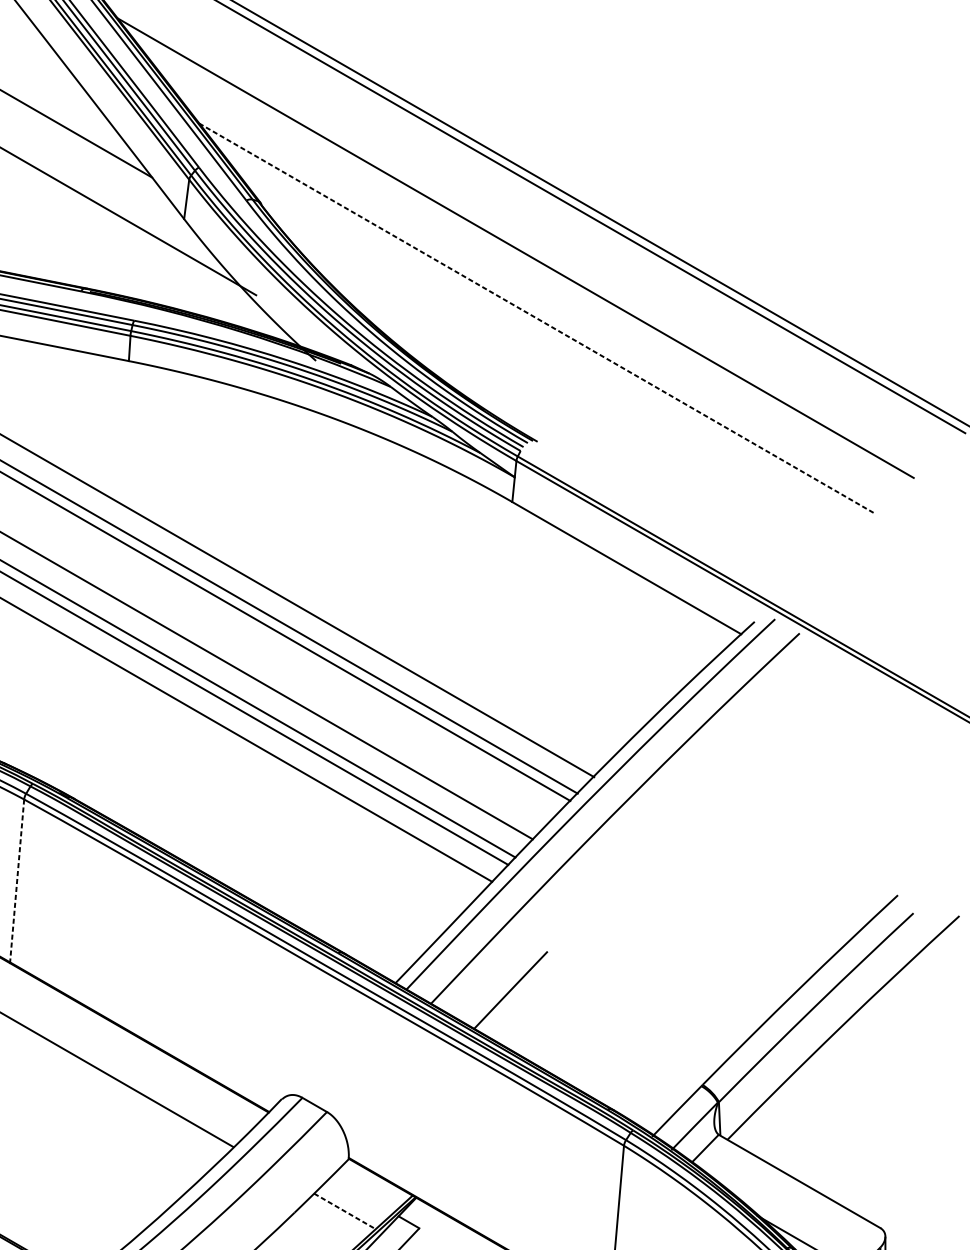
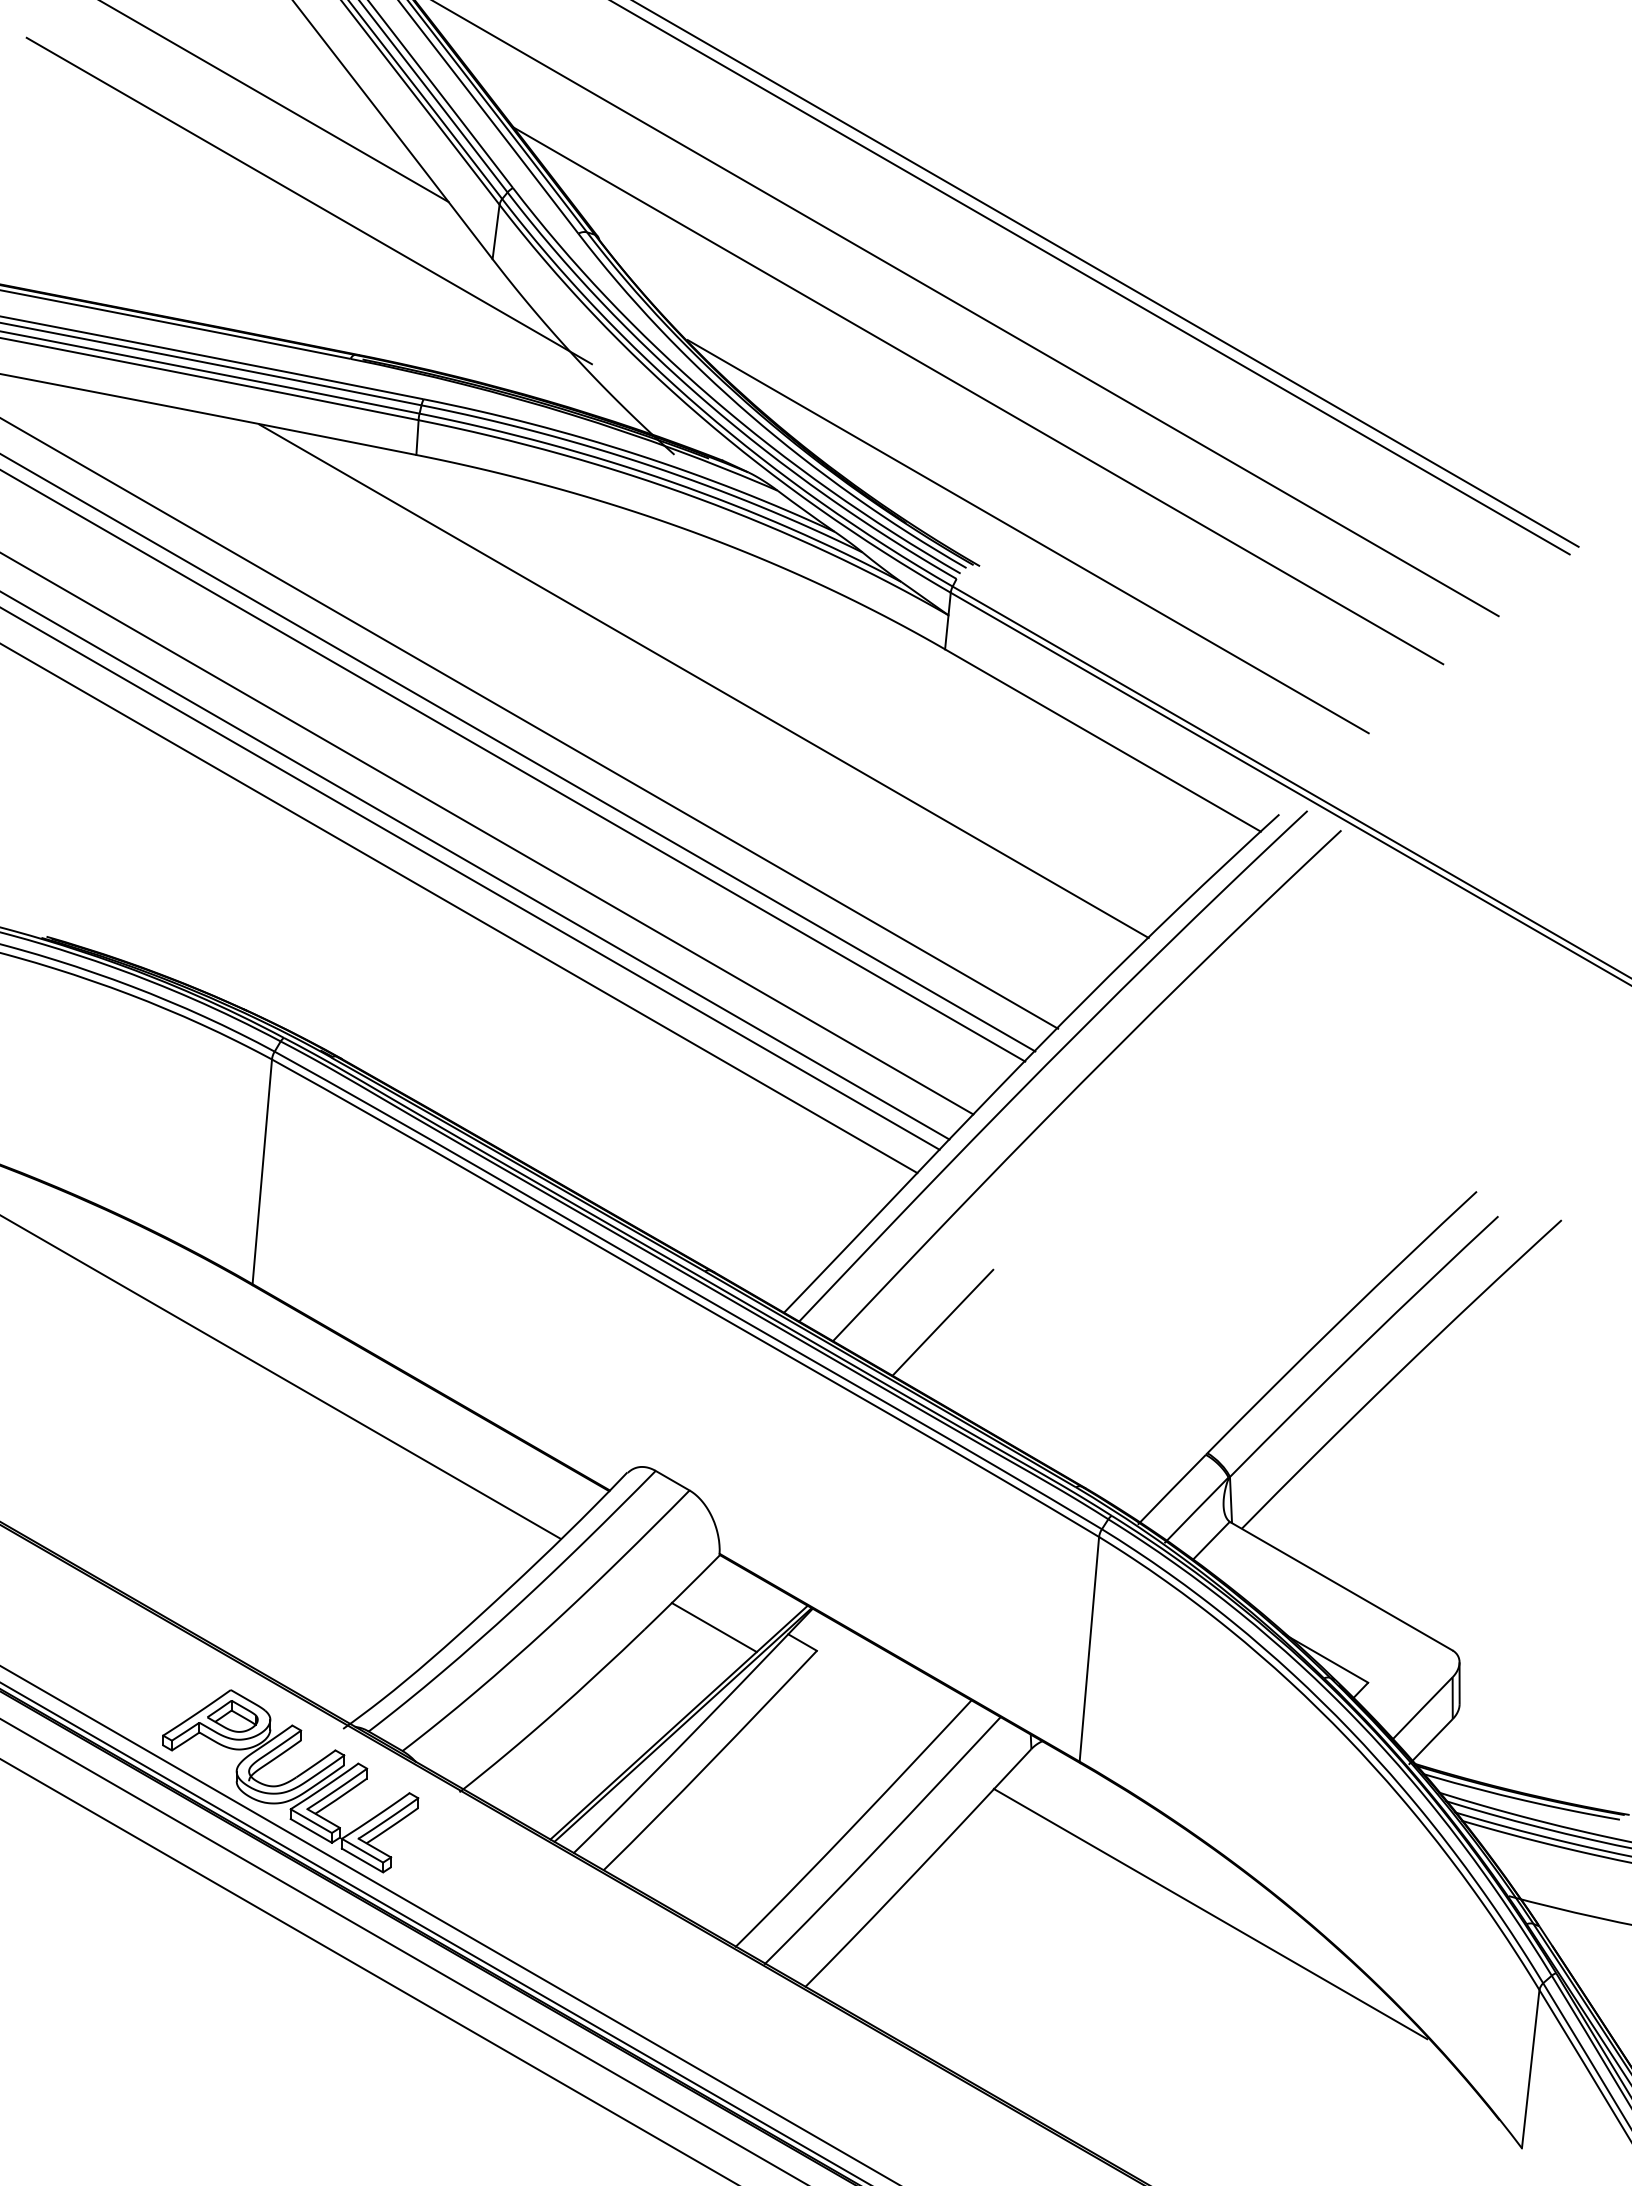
line: (536, 317) -> (978, 395), dashed -> solid
line: (572, 420) -> (1027, 536), added
line: (337, 525) -> (703, 681), added
line: (17, 880) -> (262, 1171), dashed -> solid
line: (345, 1211) -> (714, 1627), dashed -> solid

